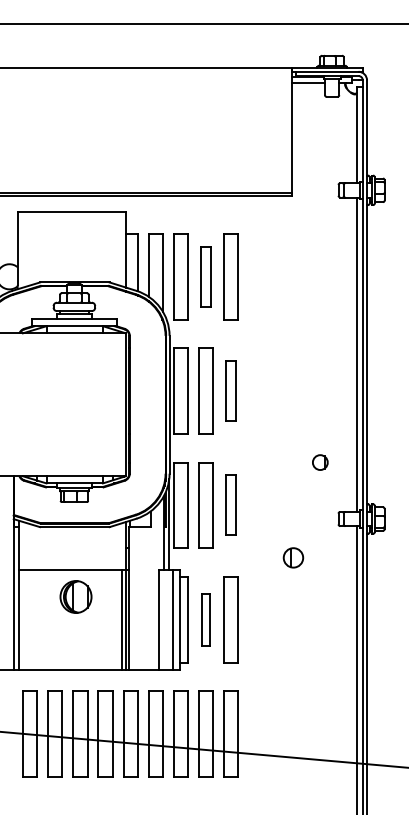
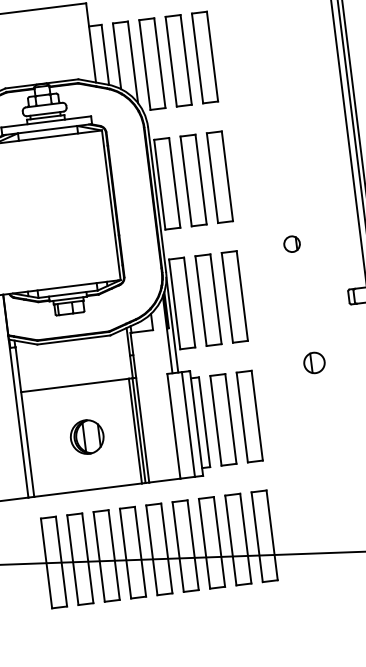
part: (205, 276) -> (177, 60), size x1.43
part: (230, 390) -> (219, 176), size x1.43
part: (320, 462) -> (292, 244), moved
part: (230, 505) -> (234, 297), size x1.43
part: (293, 557) -> (314, 362), moved
part: (75, 596) -> (86, 436), moved
part: (205, 619) -> (222, 419), size x1.67

